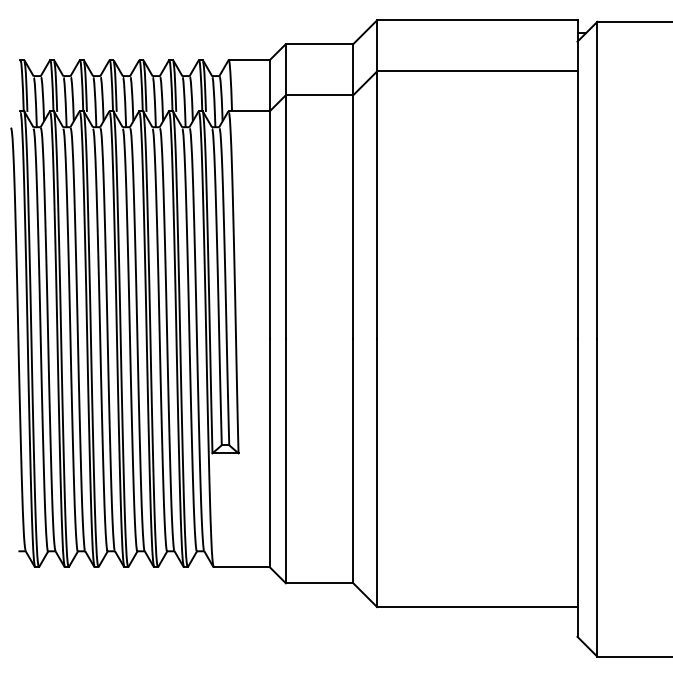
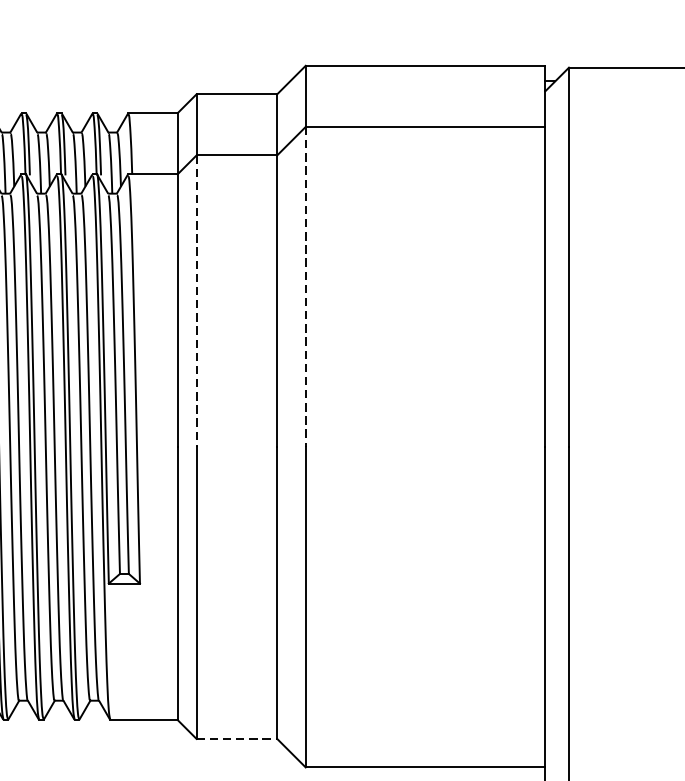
line: (377, 205) -> (306, 287), solid -> dashed
line: (285, 217) -> (196, 301), solid -> dashed
line: (319, 583) -> (236, 739), solid -> dashed

